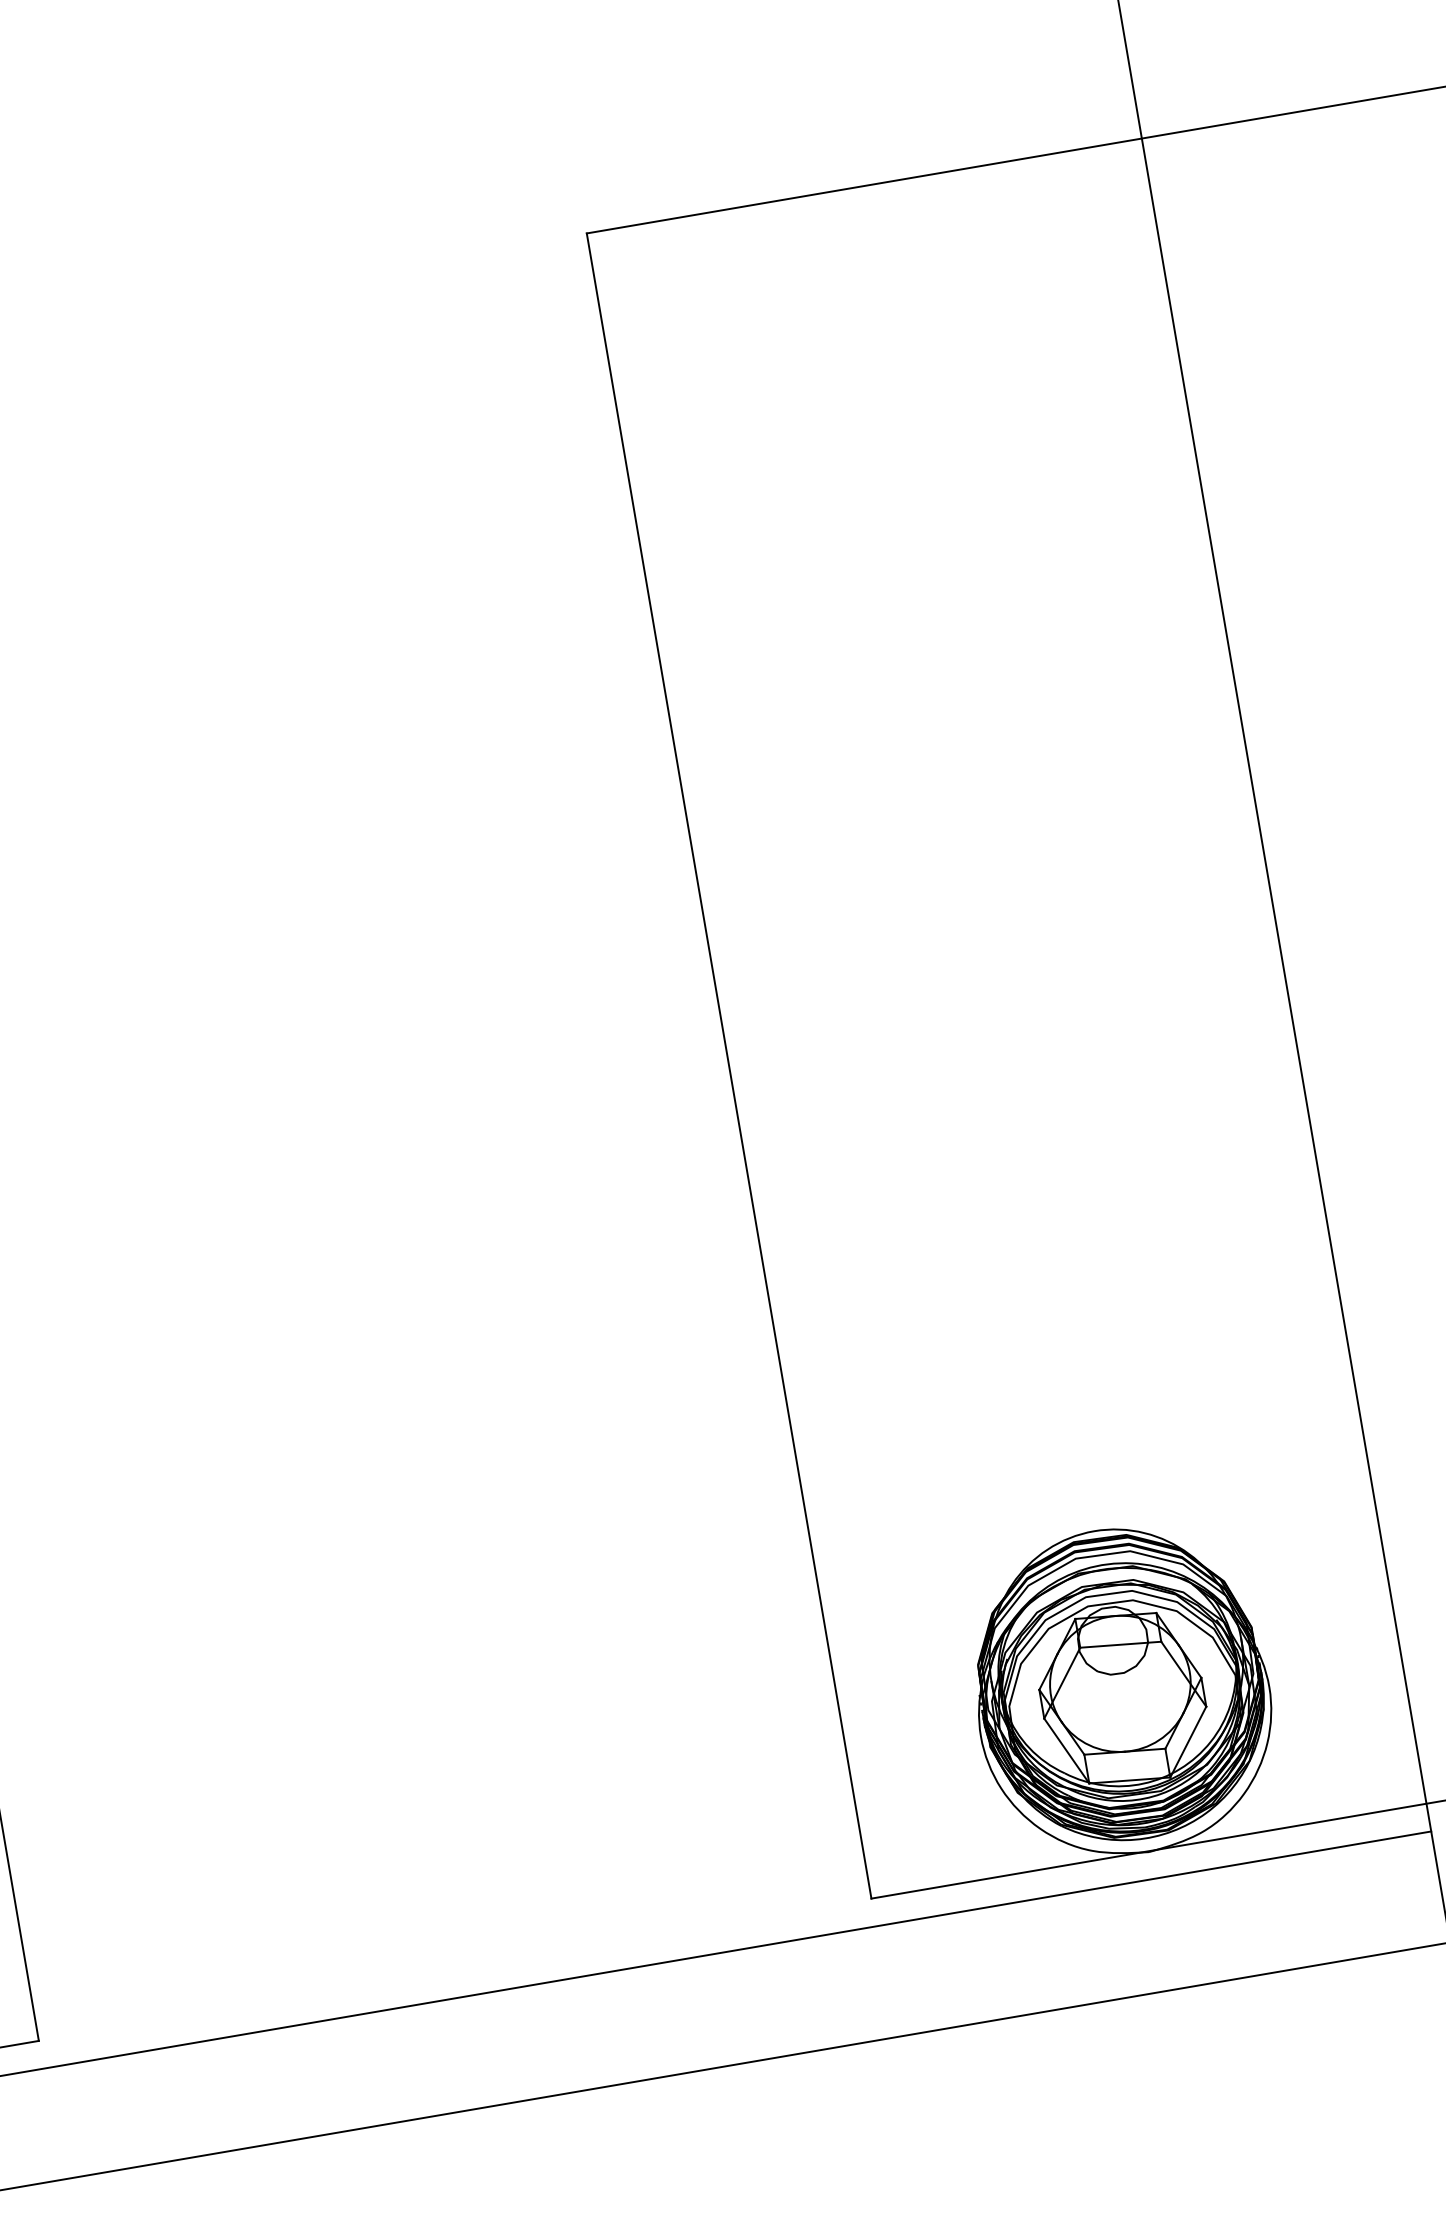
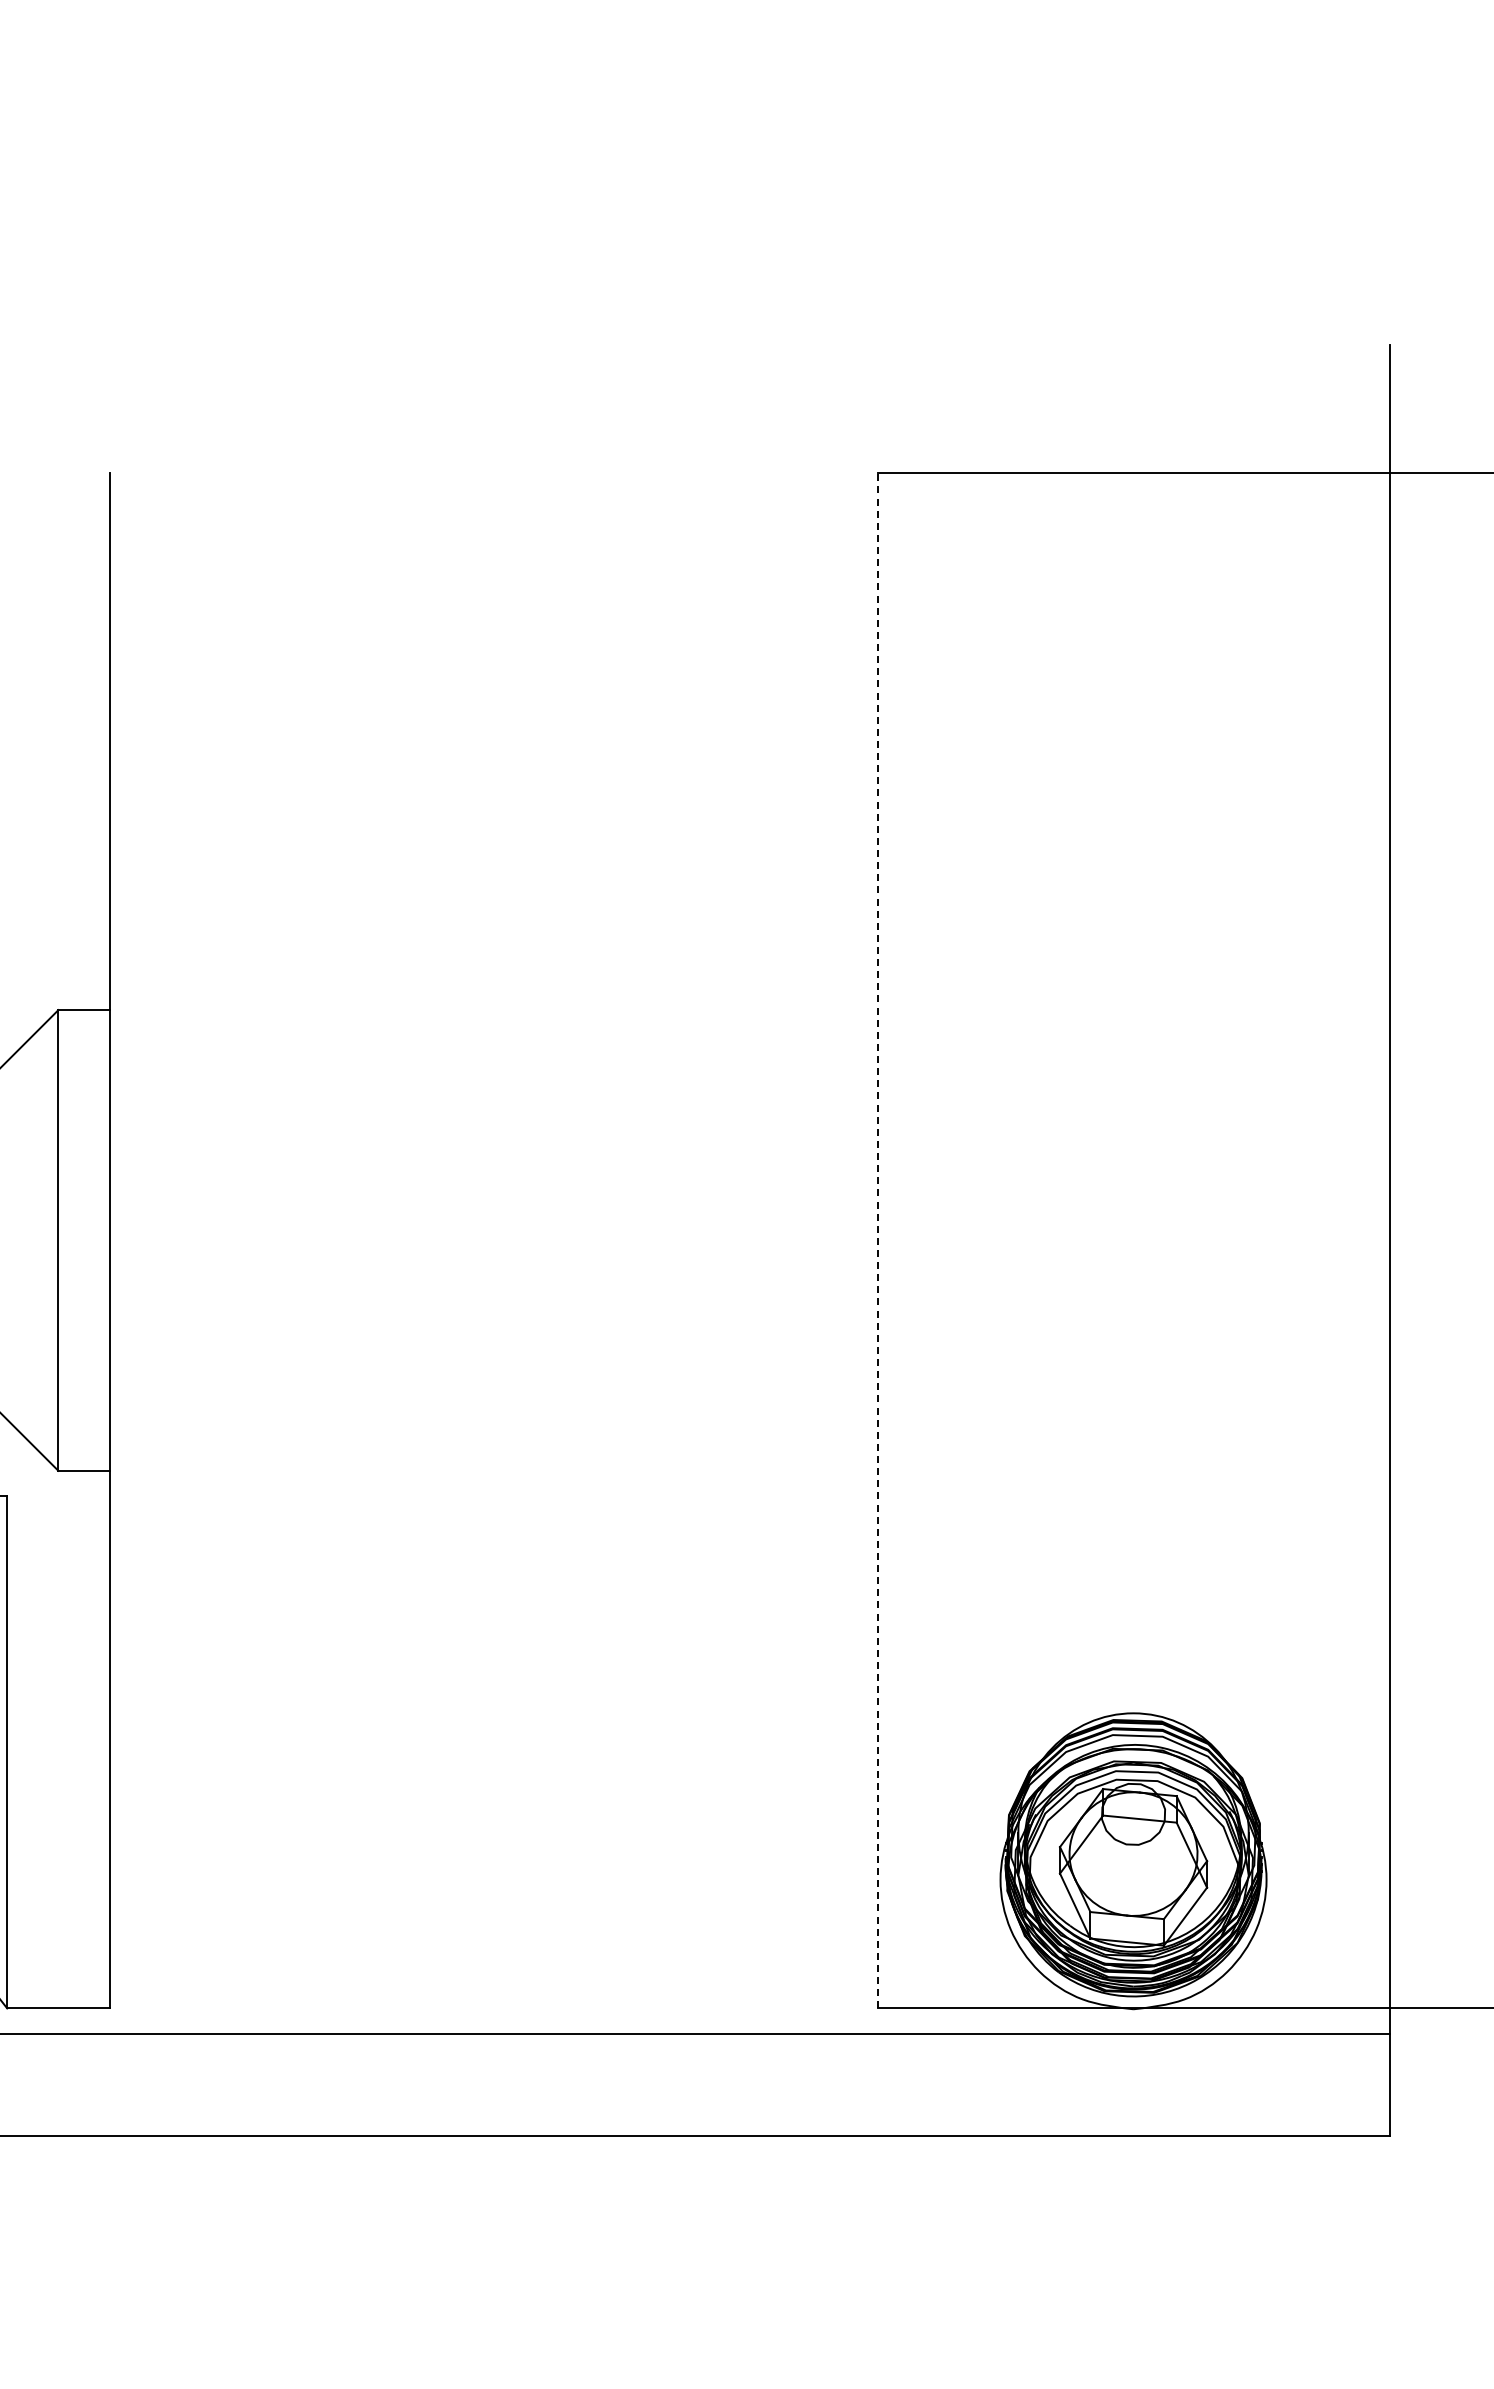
line: (729, 1066) -> (877, 1240), solid -> dashed

